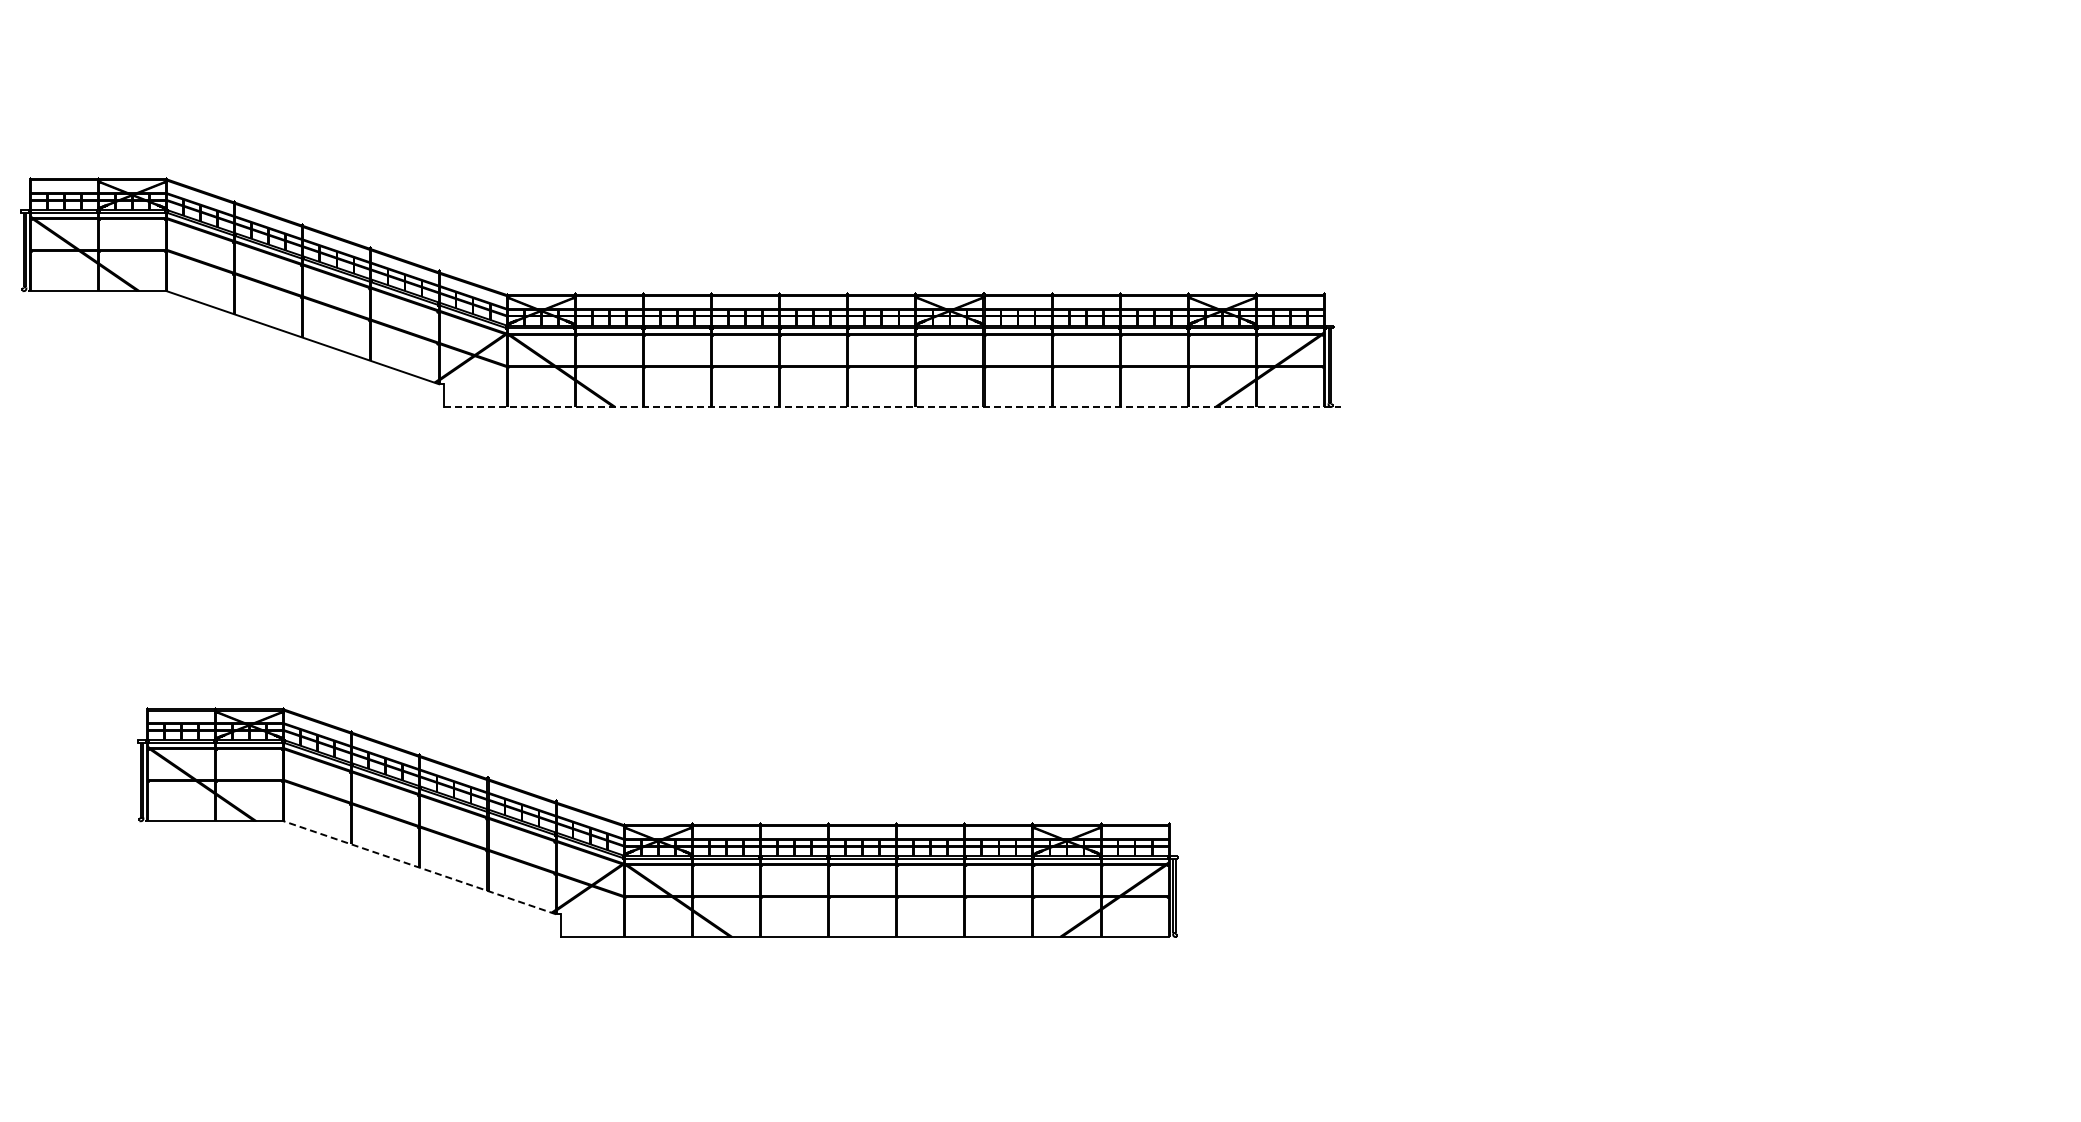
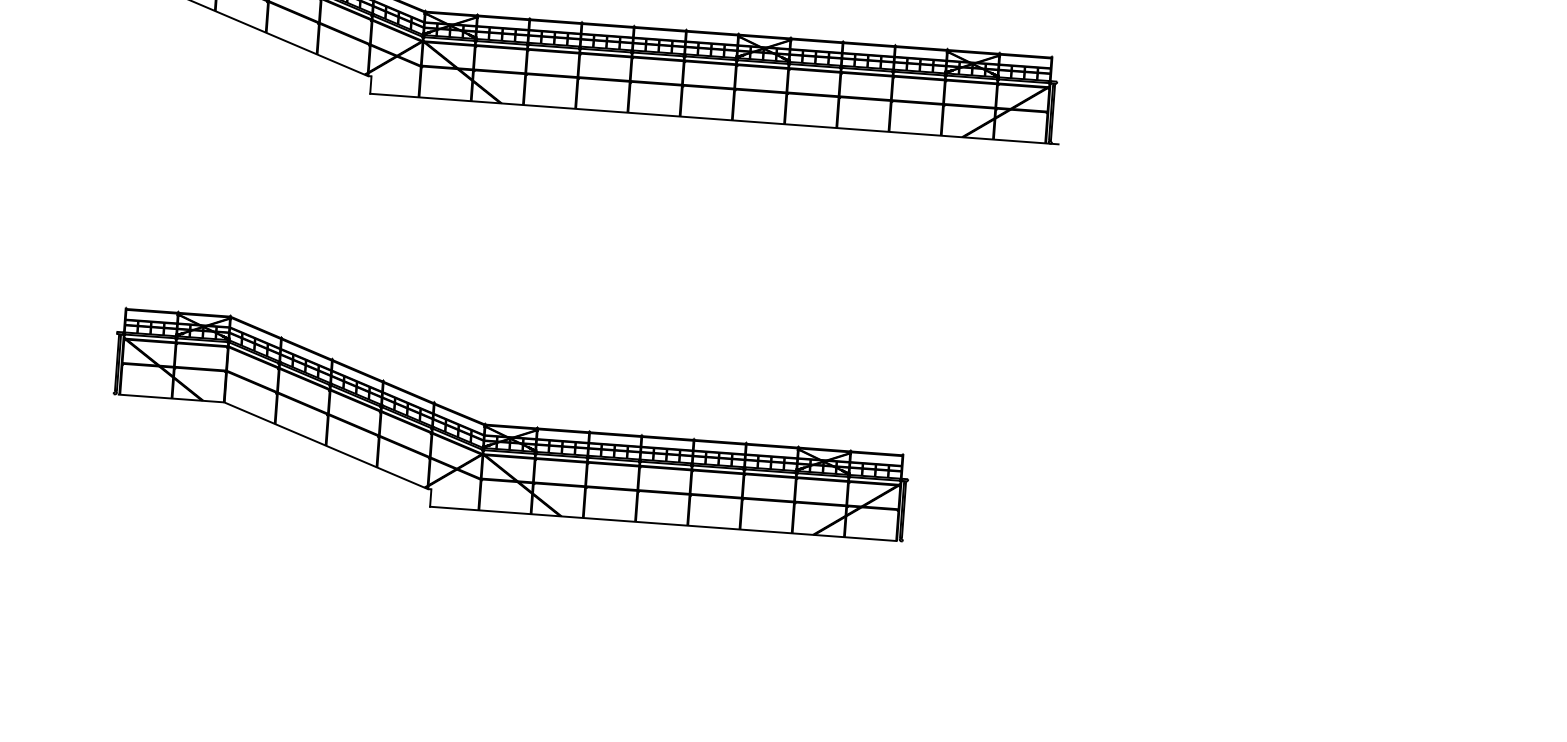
line: (892, 406) -> (714, 118), dashed -> solid
line: (419, 867) -> (325, 445), dashed -> solid

